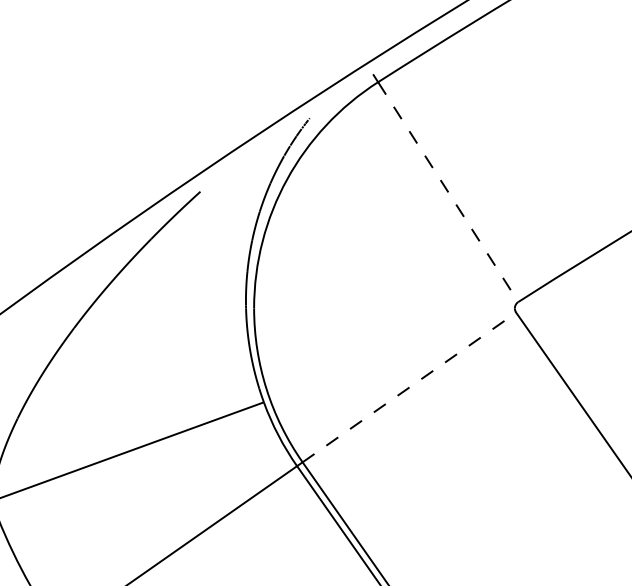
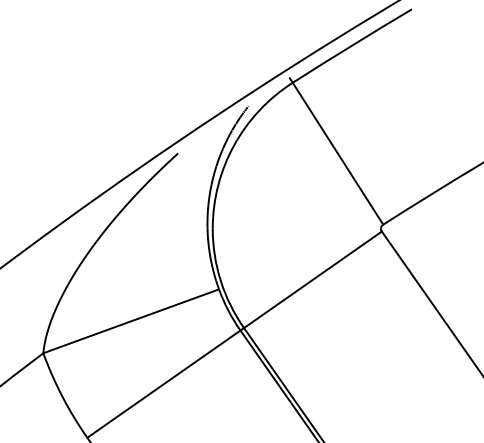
line: (449, 193) -> (338, 154), dashed -> solid
line: (410, 387) -> (313, 279), dashed -> solid

